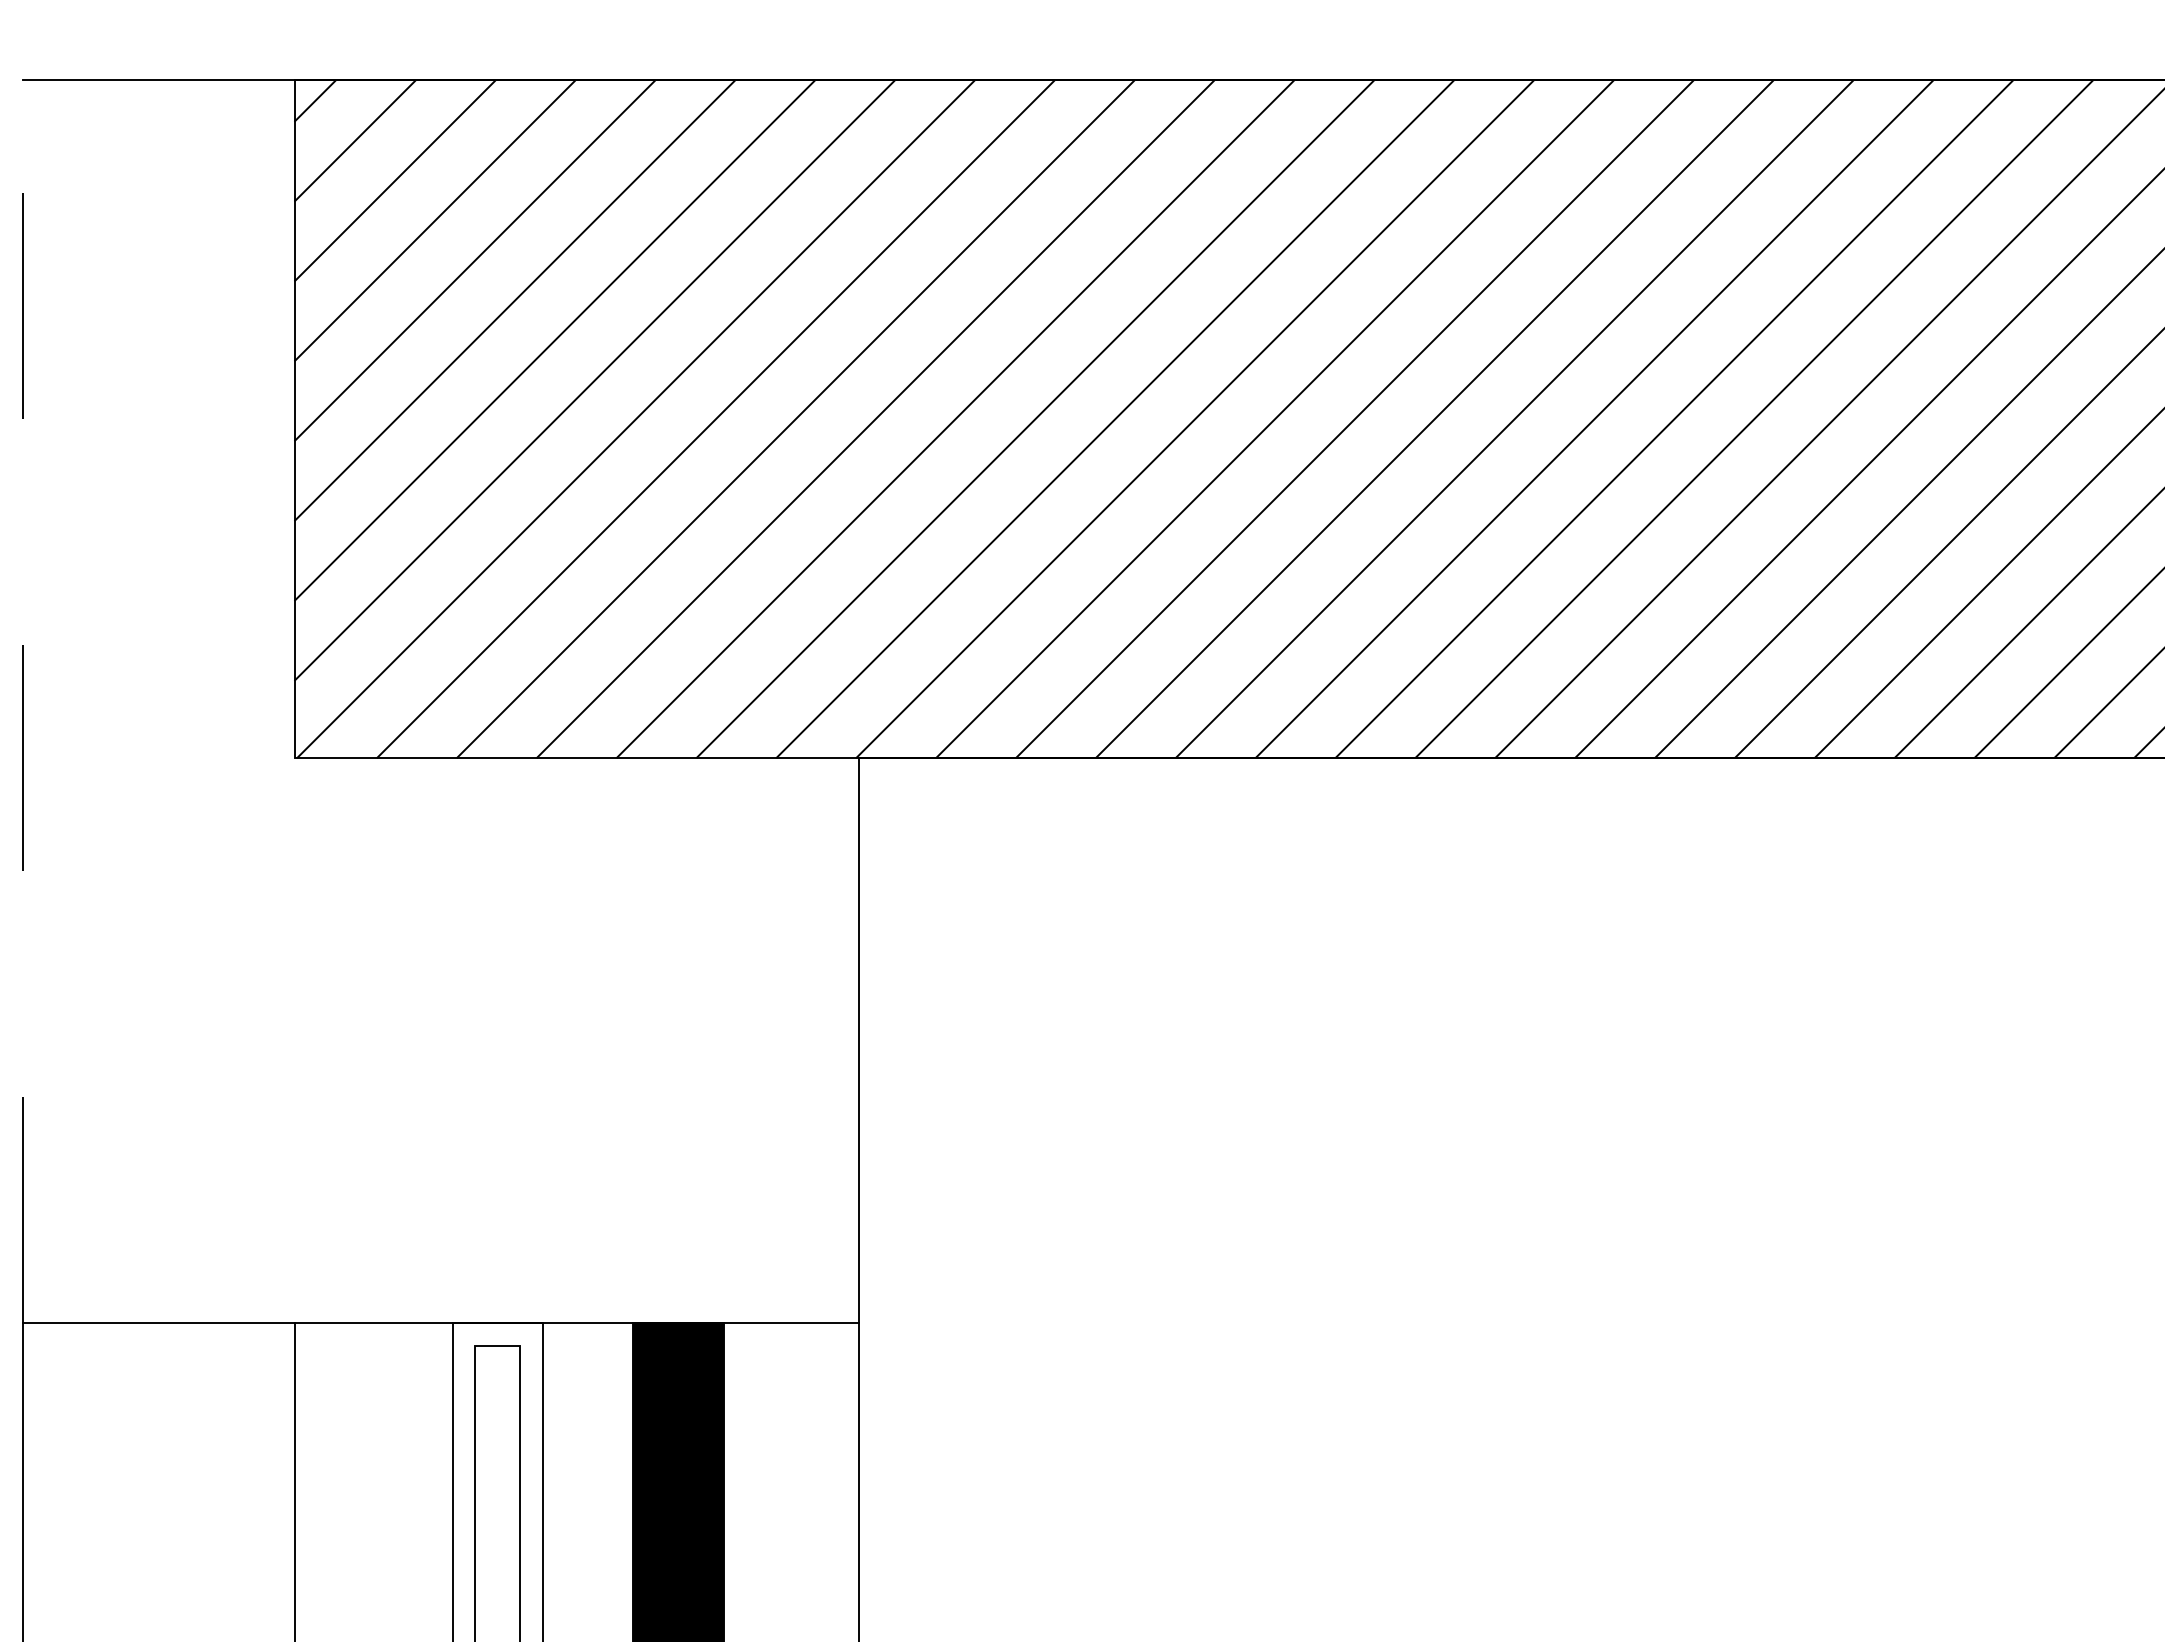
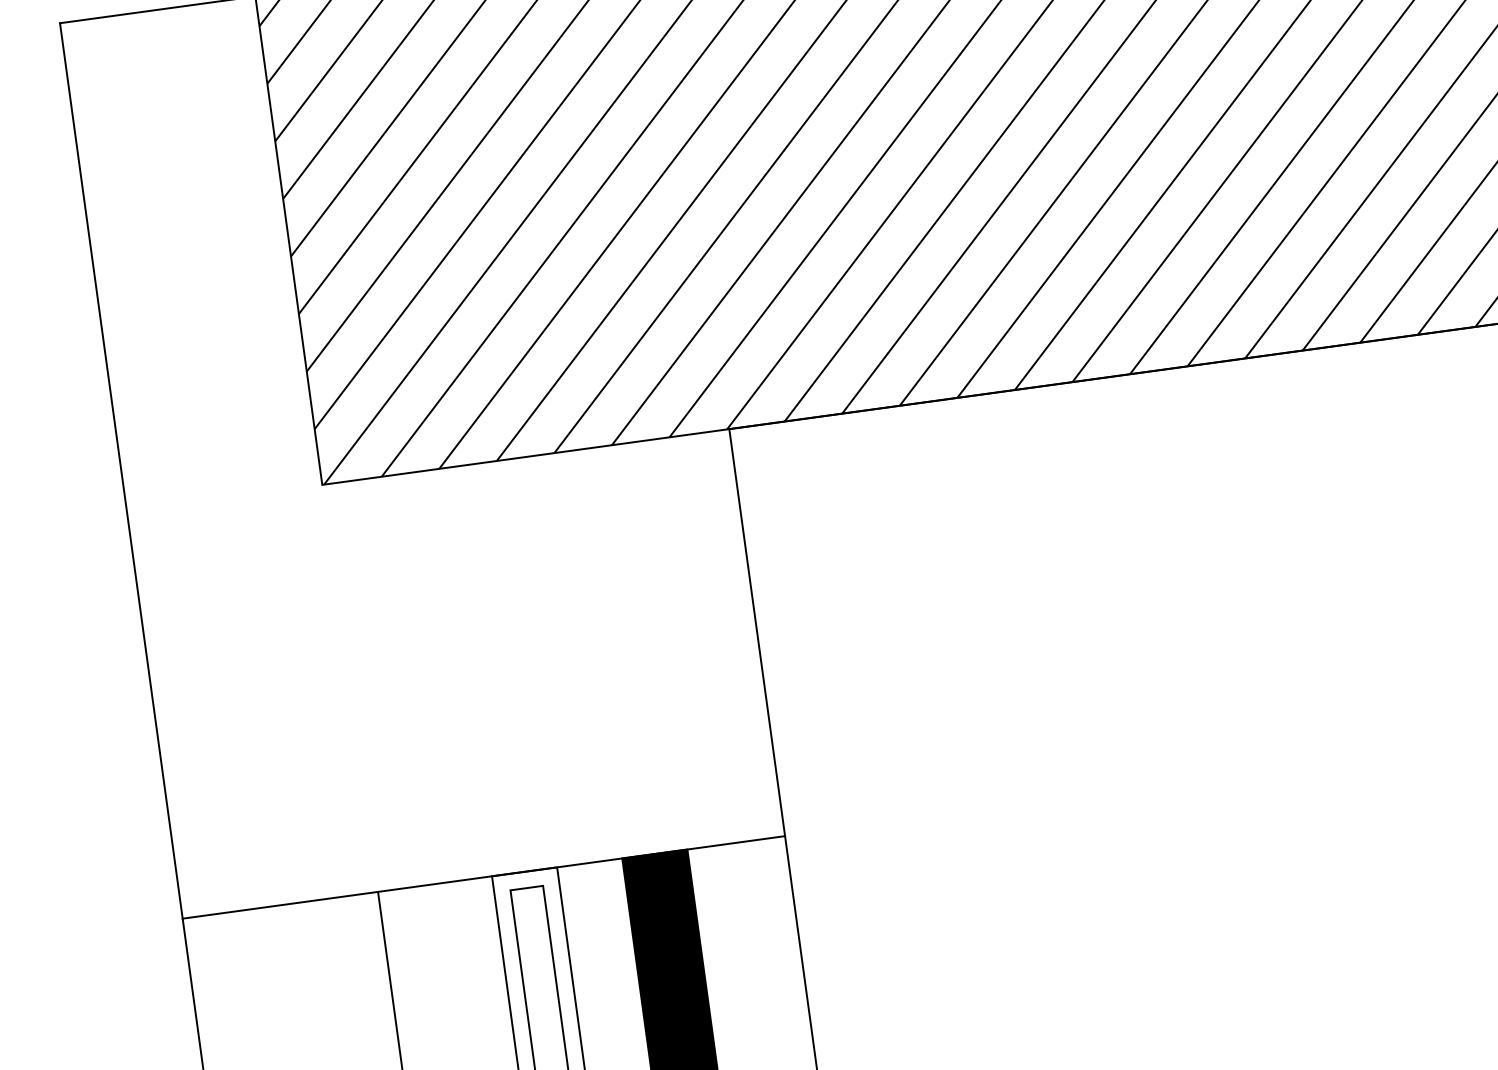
line: (23, 701) -> (121, 470), dashed -> solid

